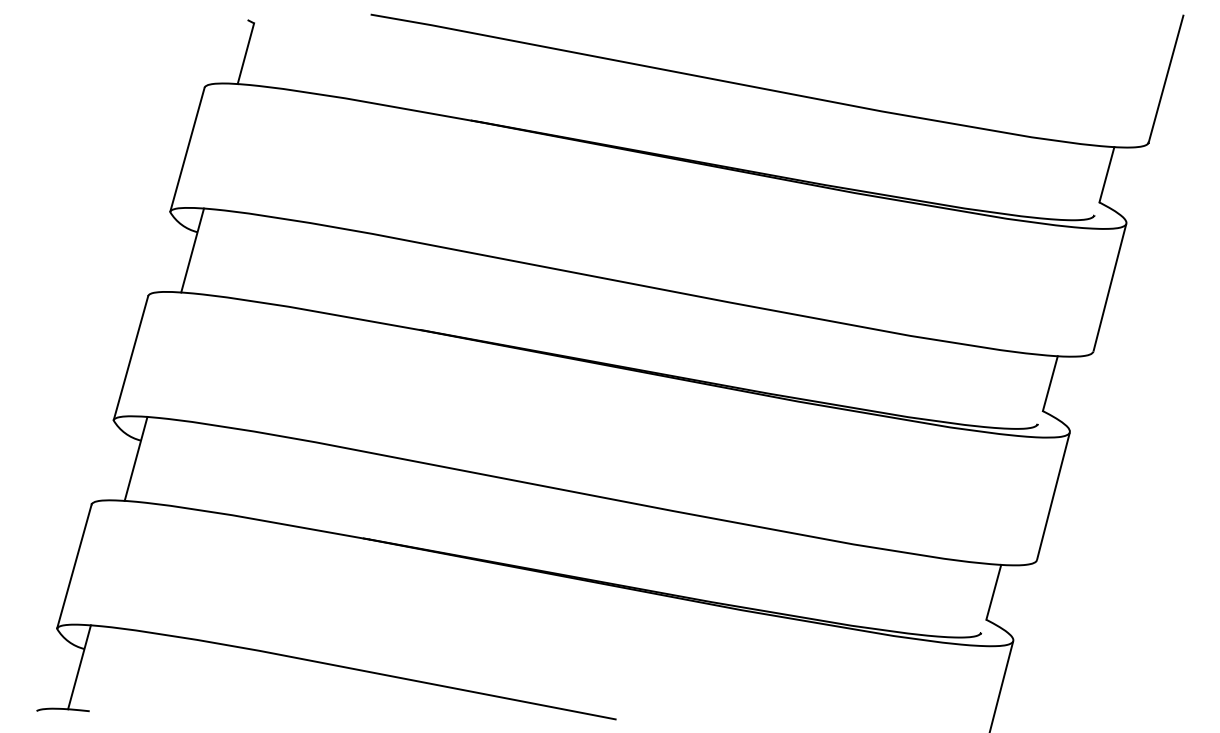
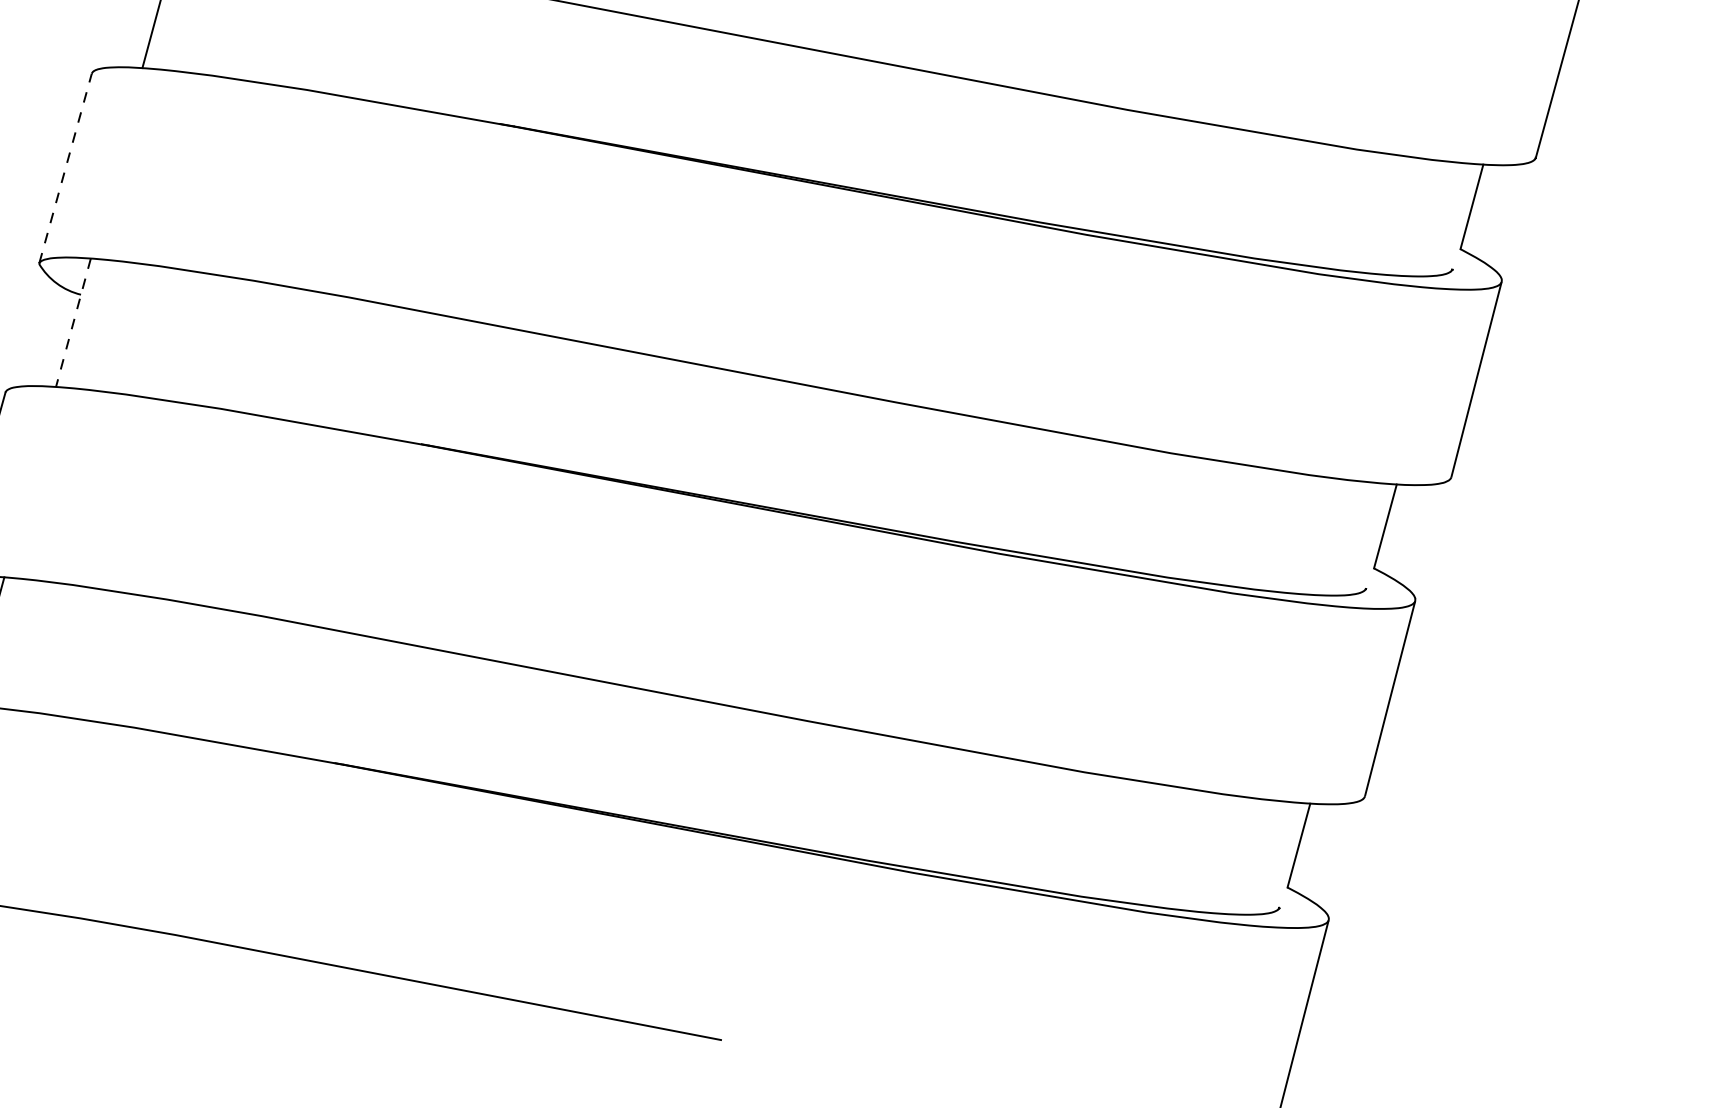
line: (187, 149) -> (65, 168), solid -> dashed
line: (192, 250) -> (73, 322), solid -> dashed

